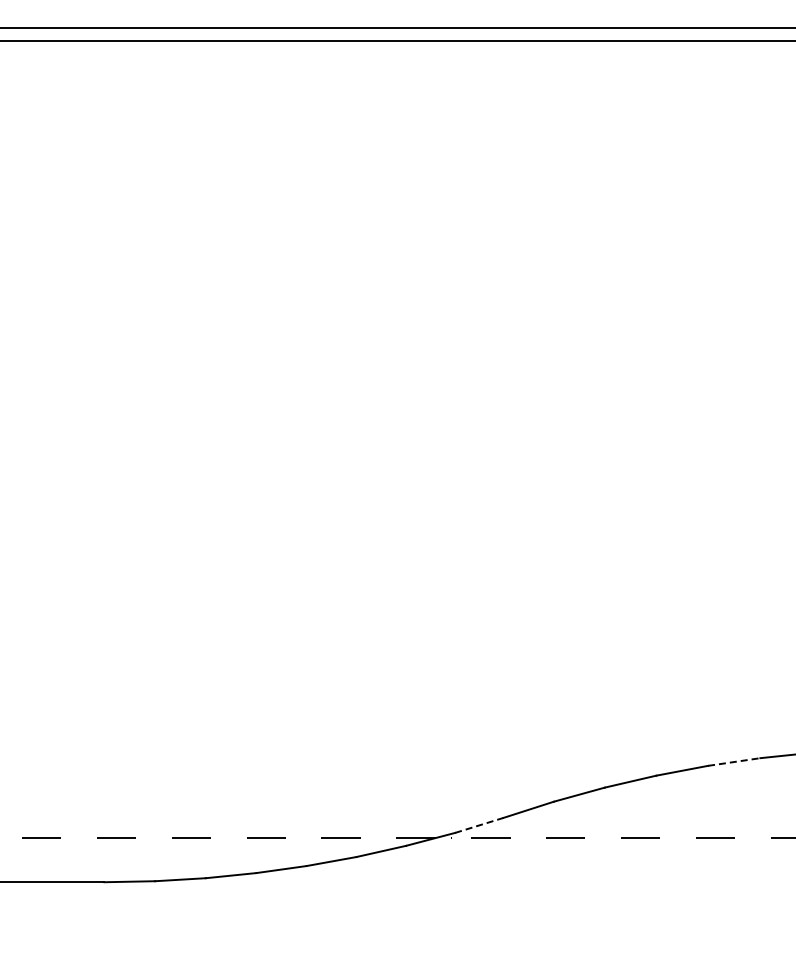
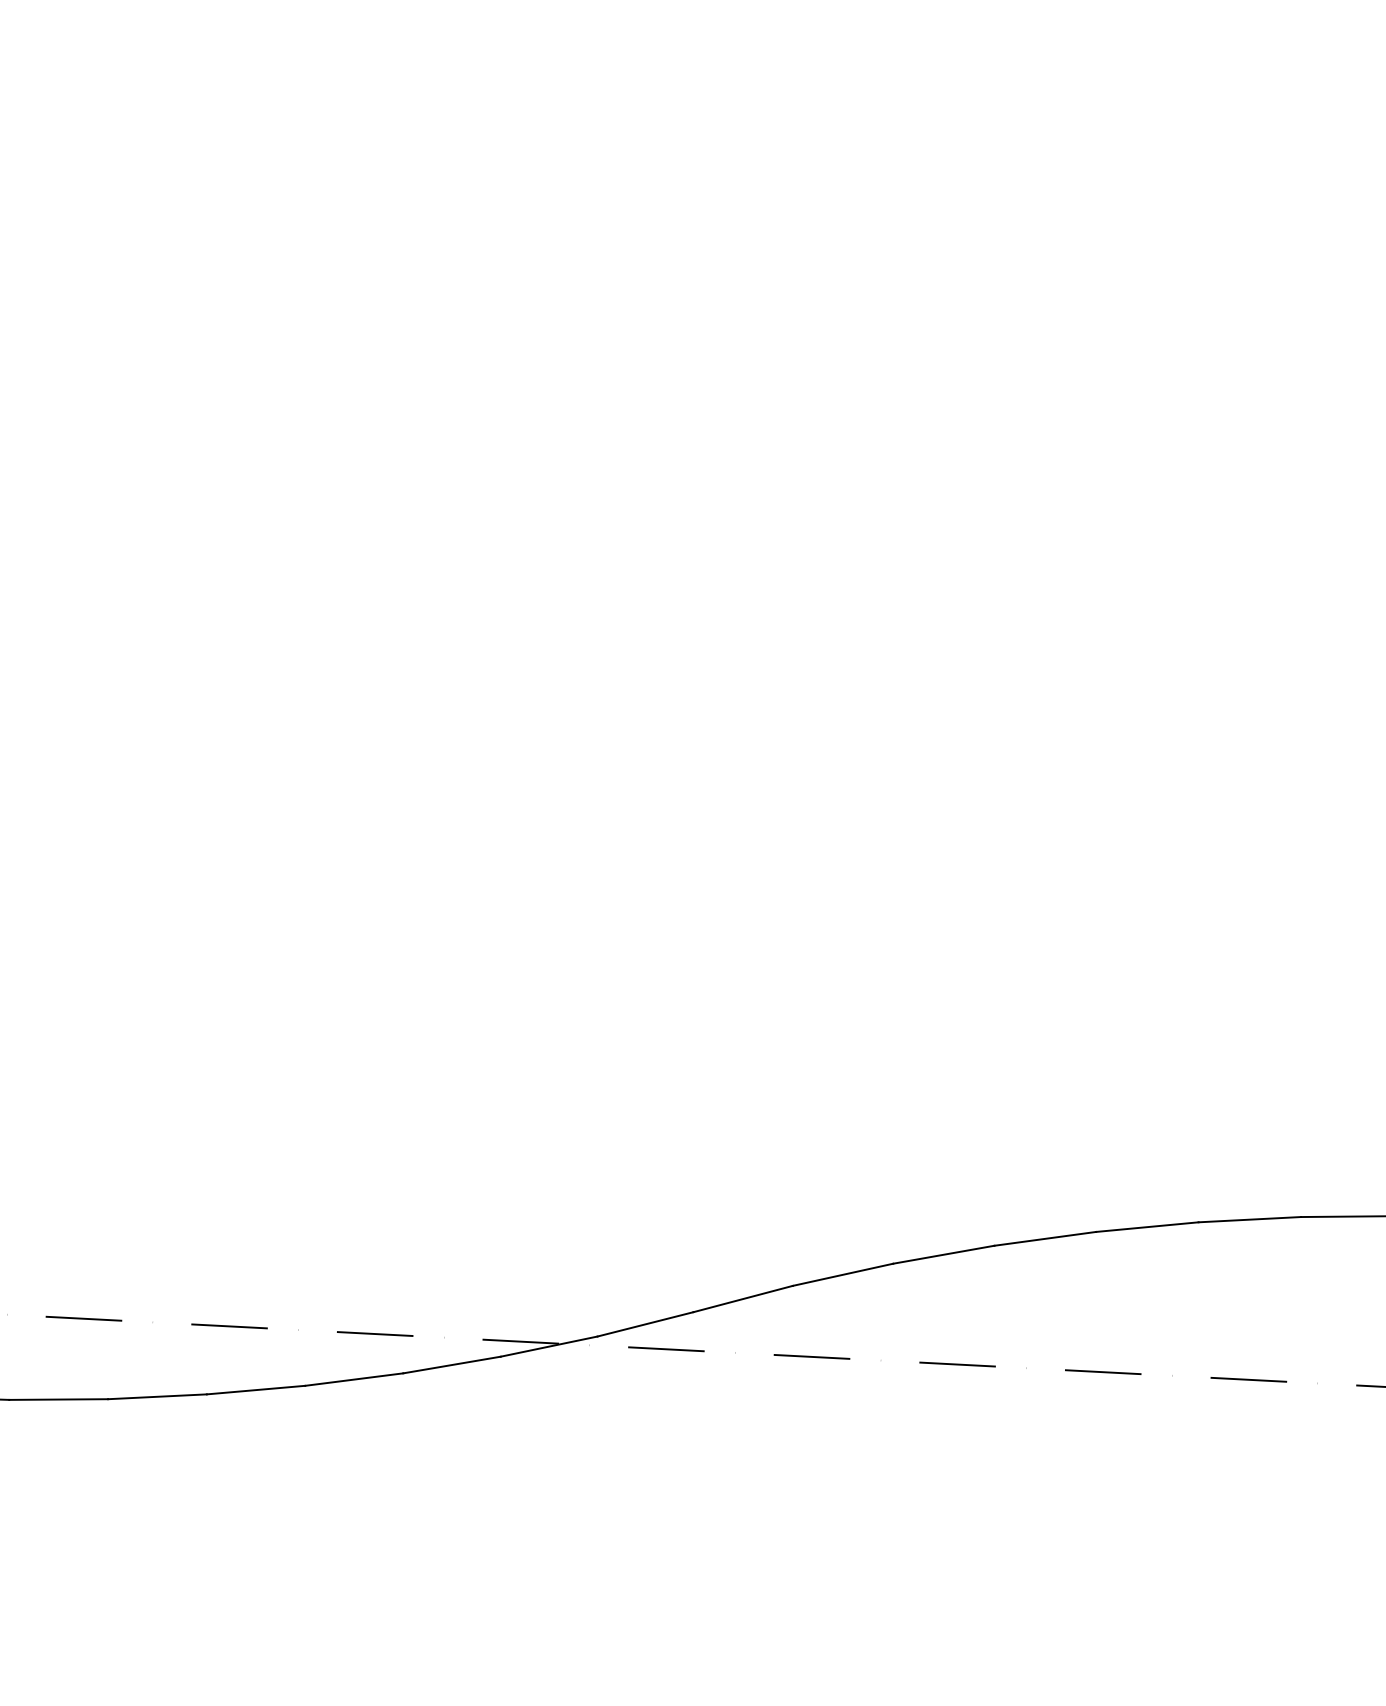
line: (734, 761) -> (1147, 1226), dashed -> solid
line: (479, 825) -> (645, 1324), dashed -> solid

